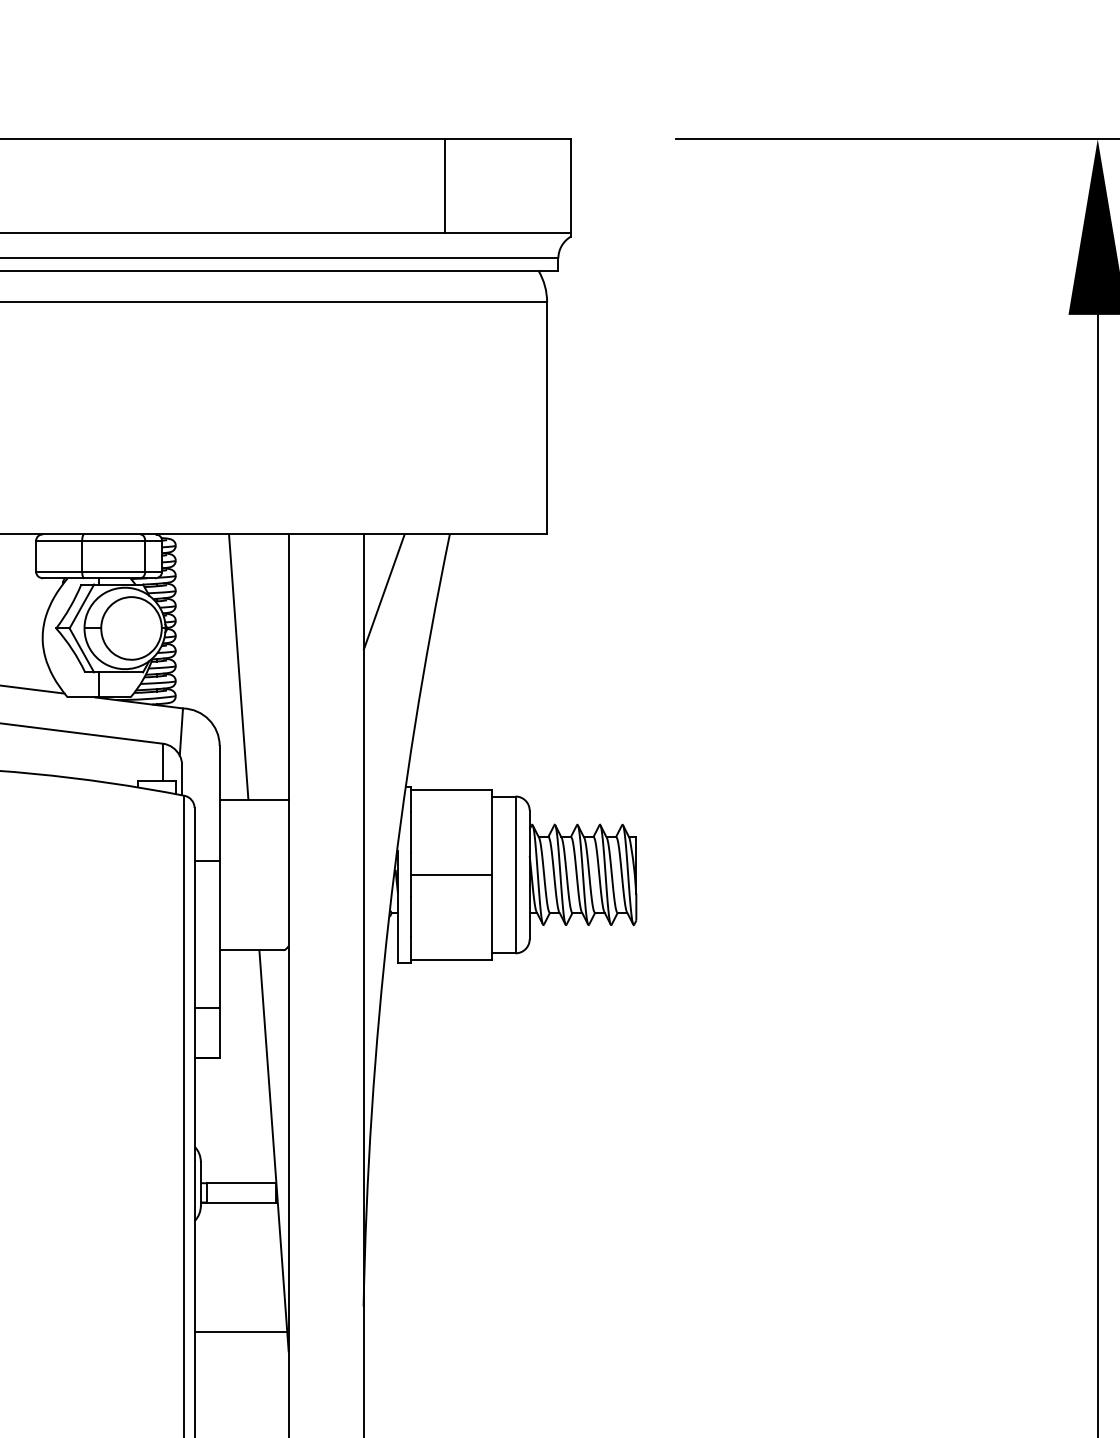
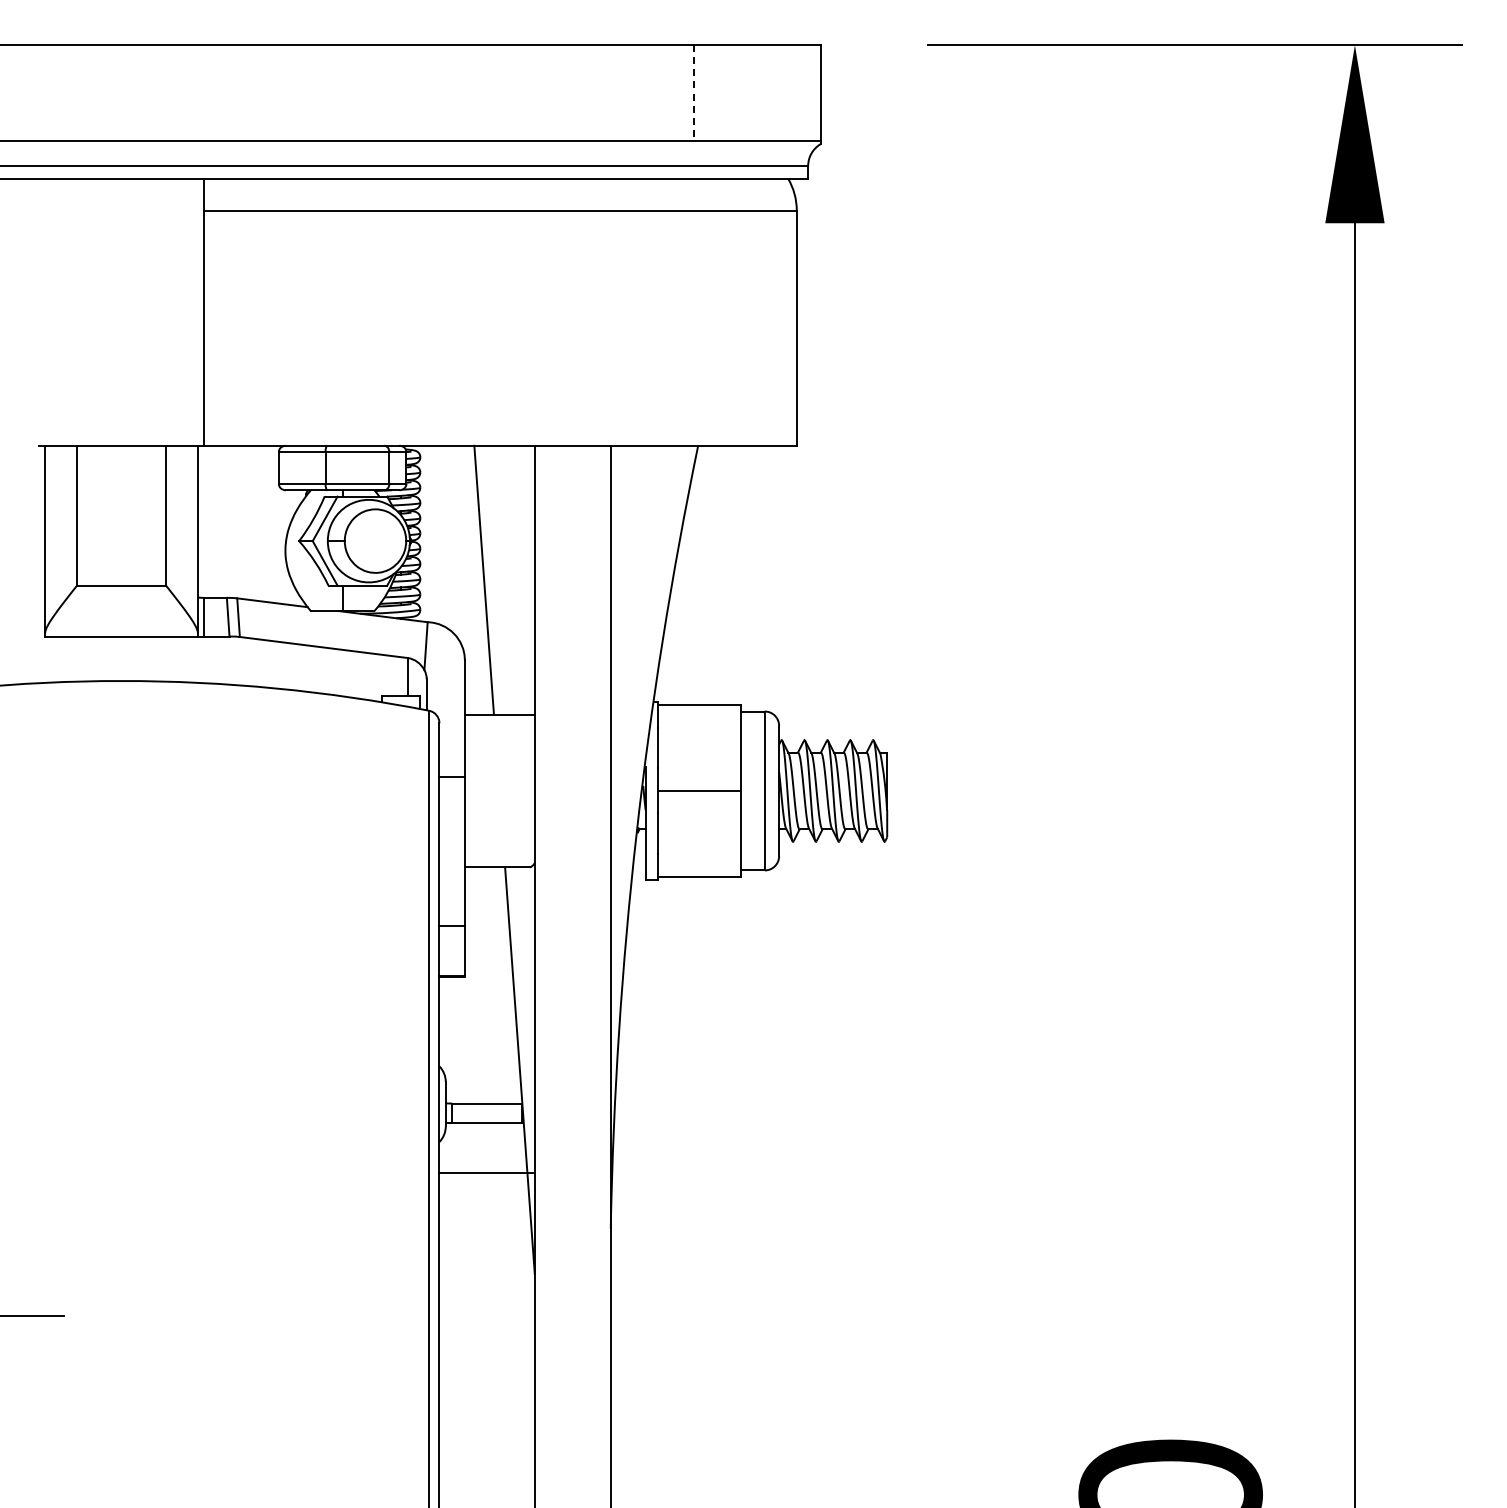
line: (445, 185) -> (693, 92), solid -> dashed
line: (384, 591) -> (631, 503), removed
line: (241, 1332) -> (486, 1173), moved

